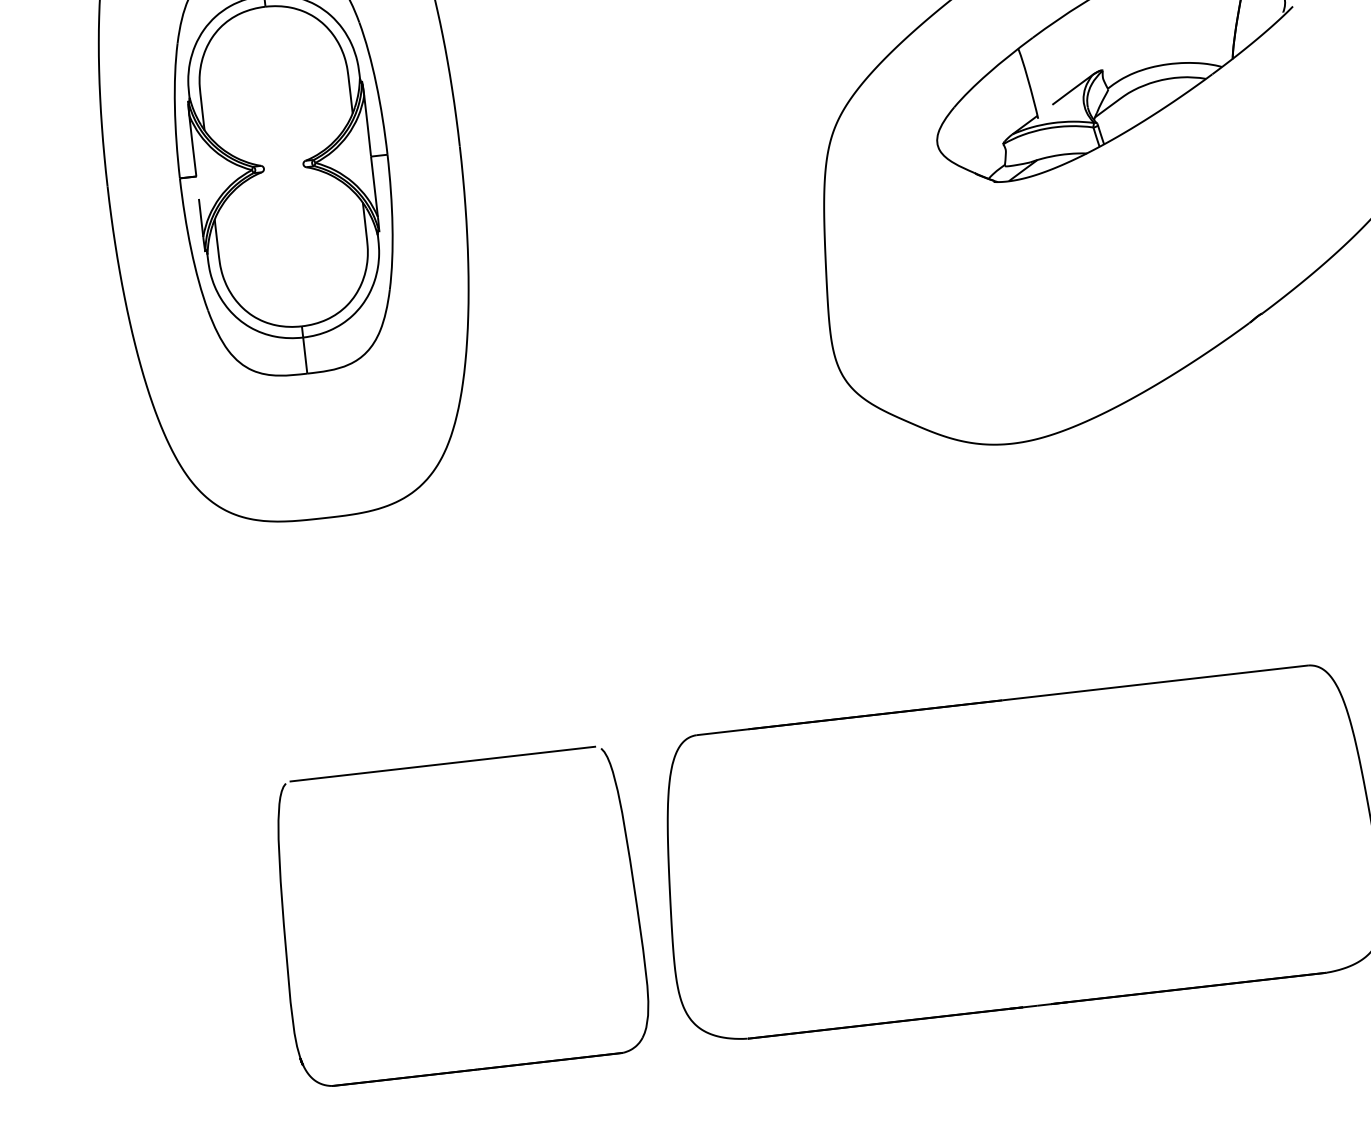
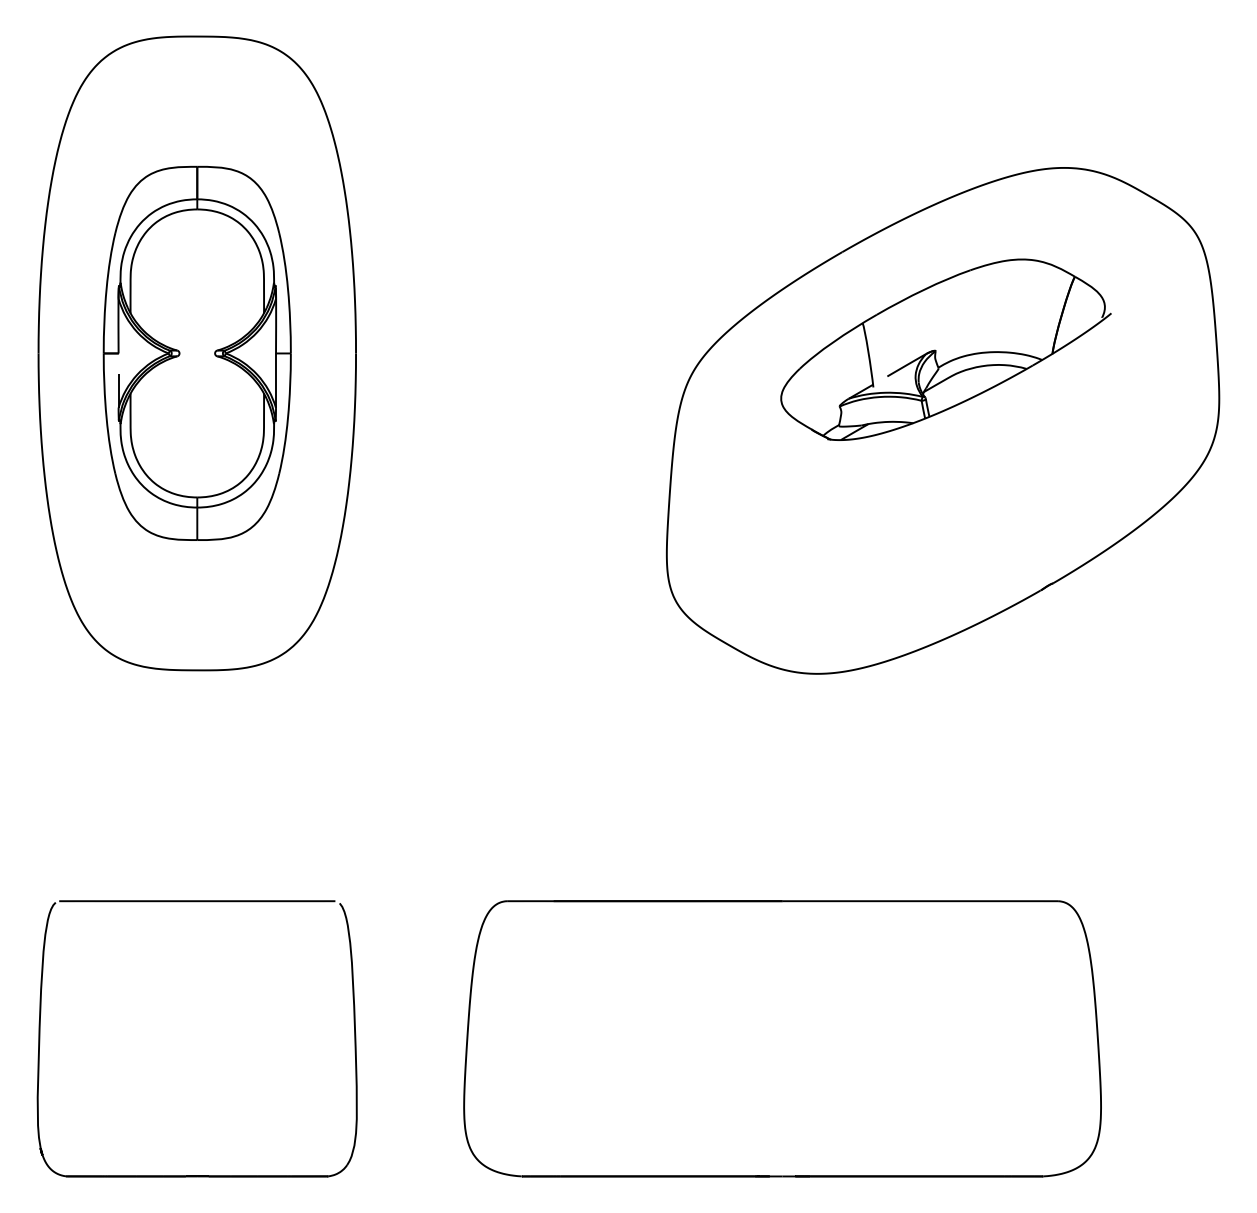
part: (442, 765) -> (196, 902), moved

